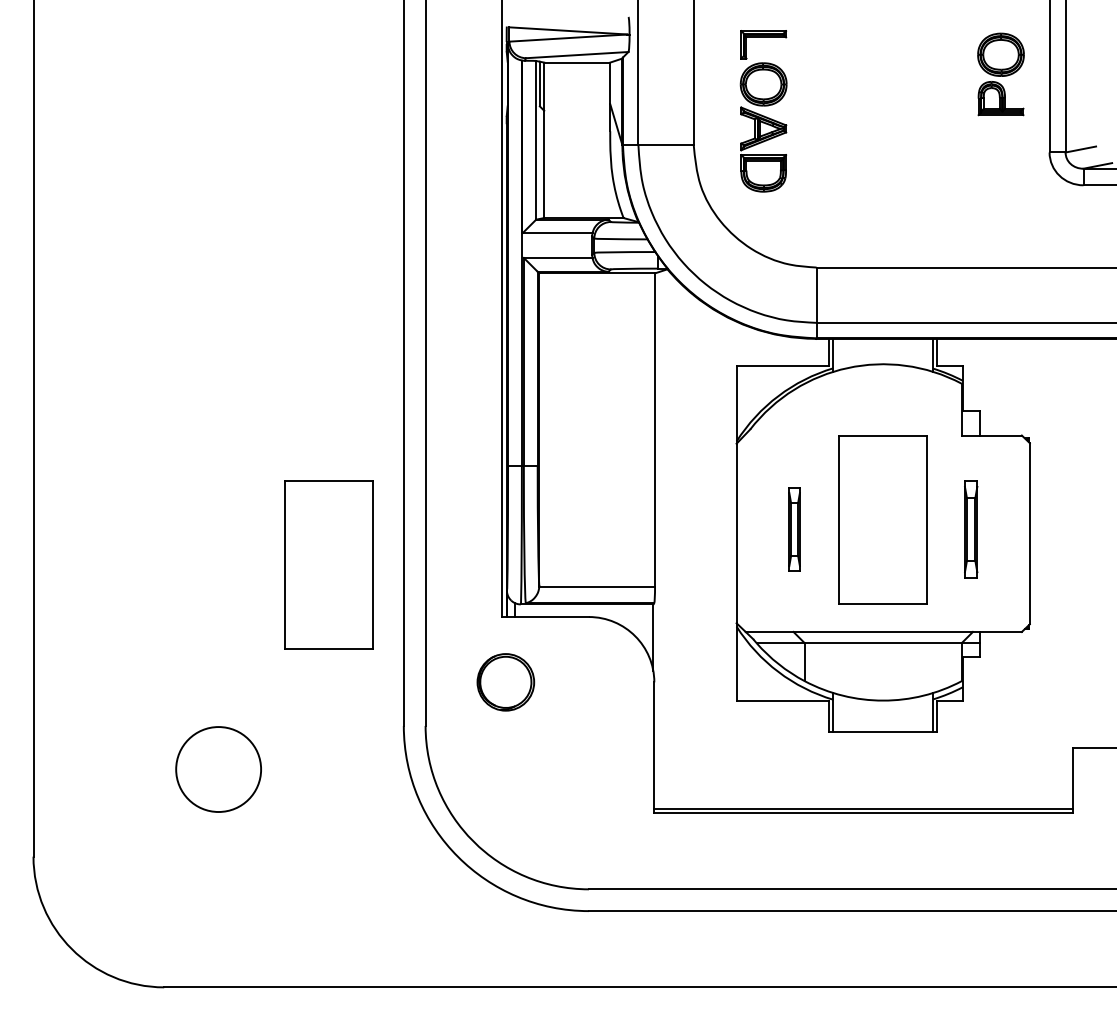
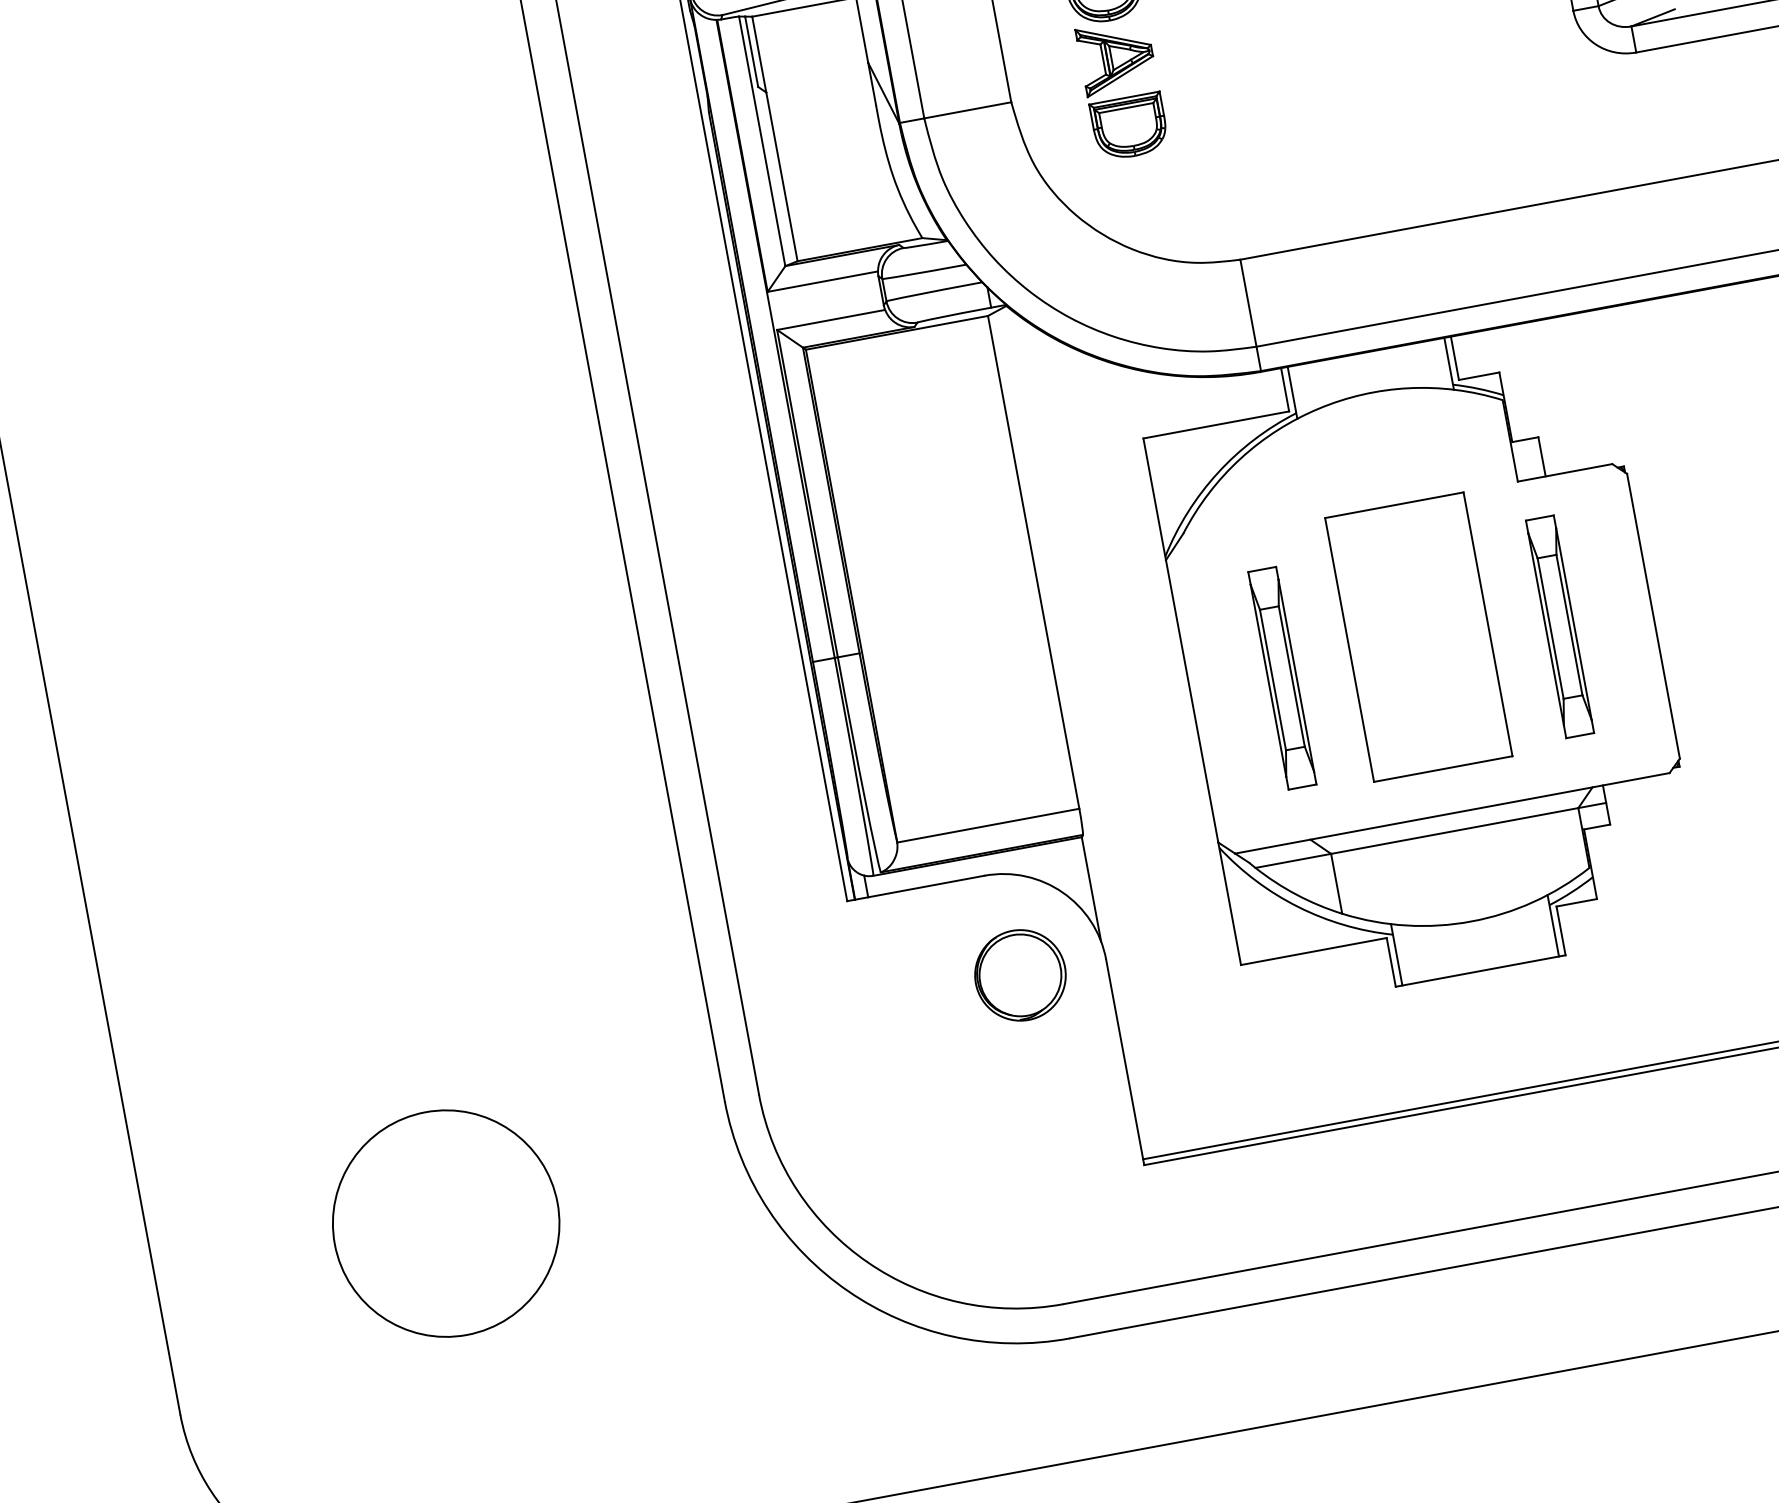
part: (794, 529) -> (1282, 678), size x1.67
part: (970, 529) -> (1558, 626), size x1.43
part: (328, 564) -> (559, 869), removed
part: (505, 682) -> (1019, 975), moved
circle: (218, 769) -> (445, 1223), size x1.67

